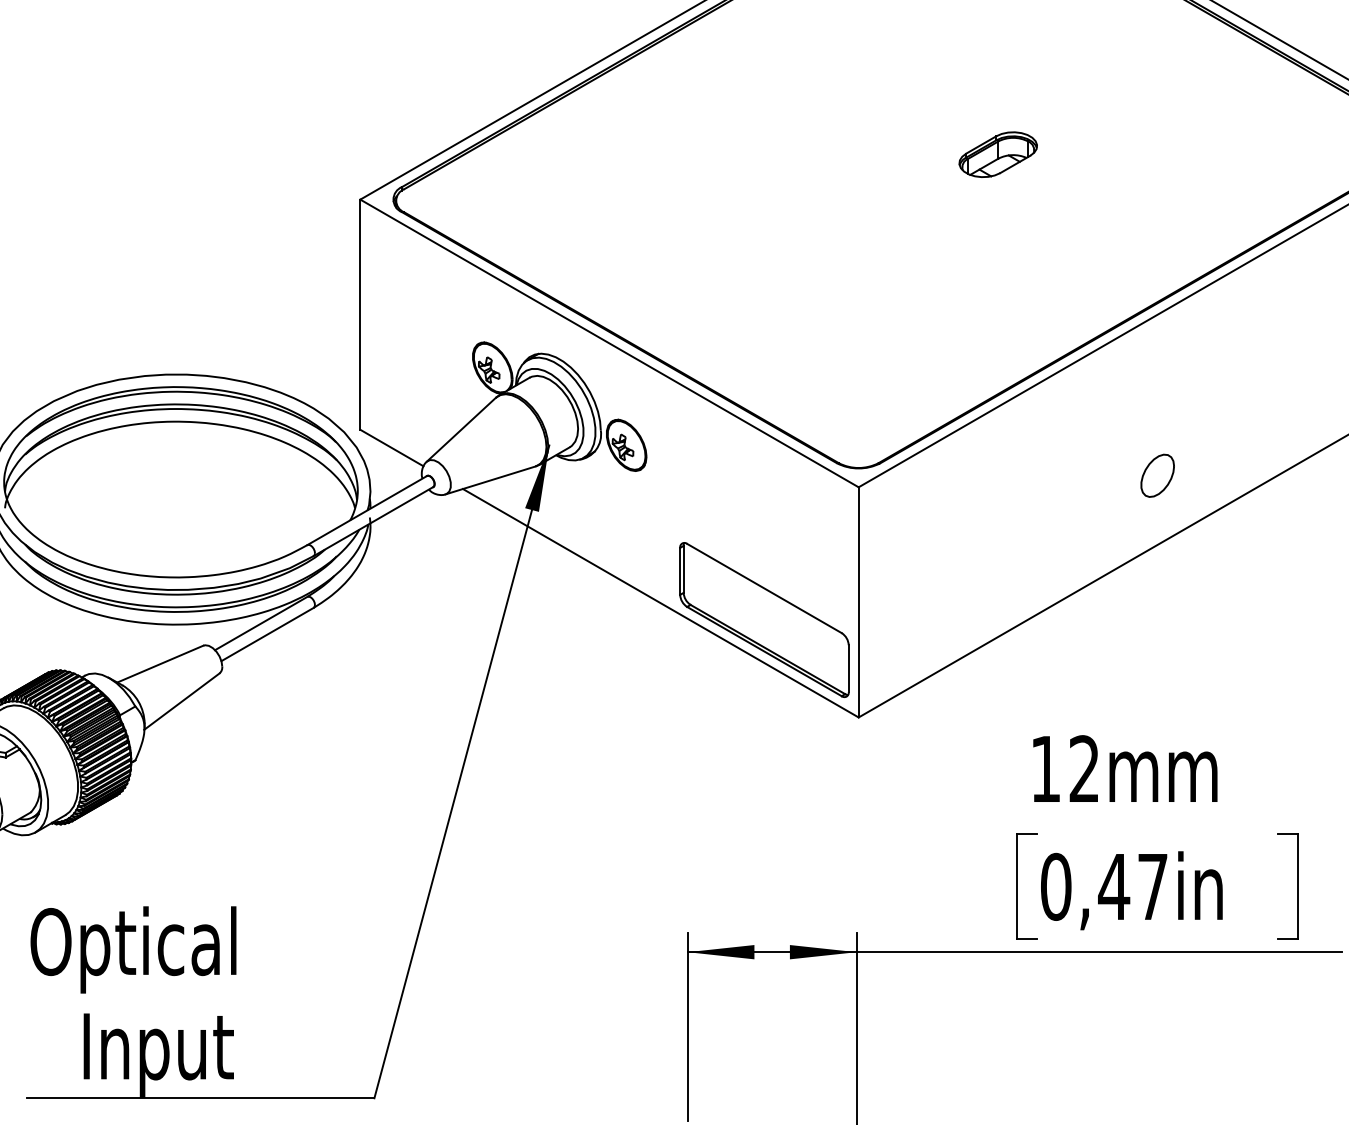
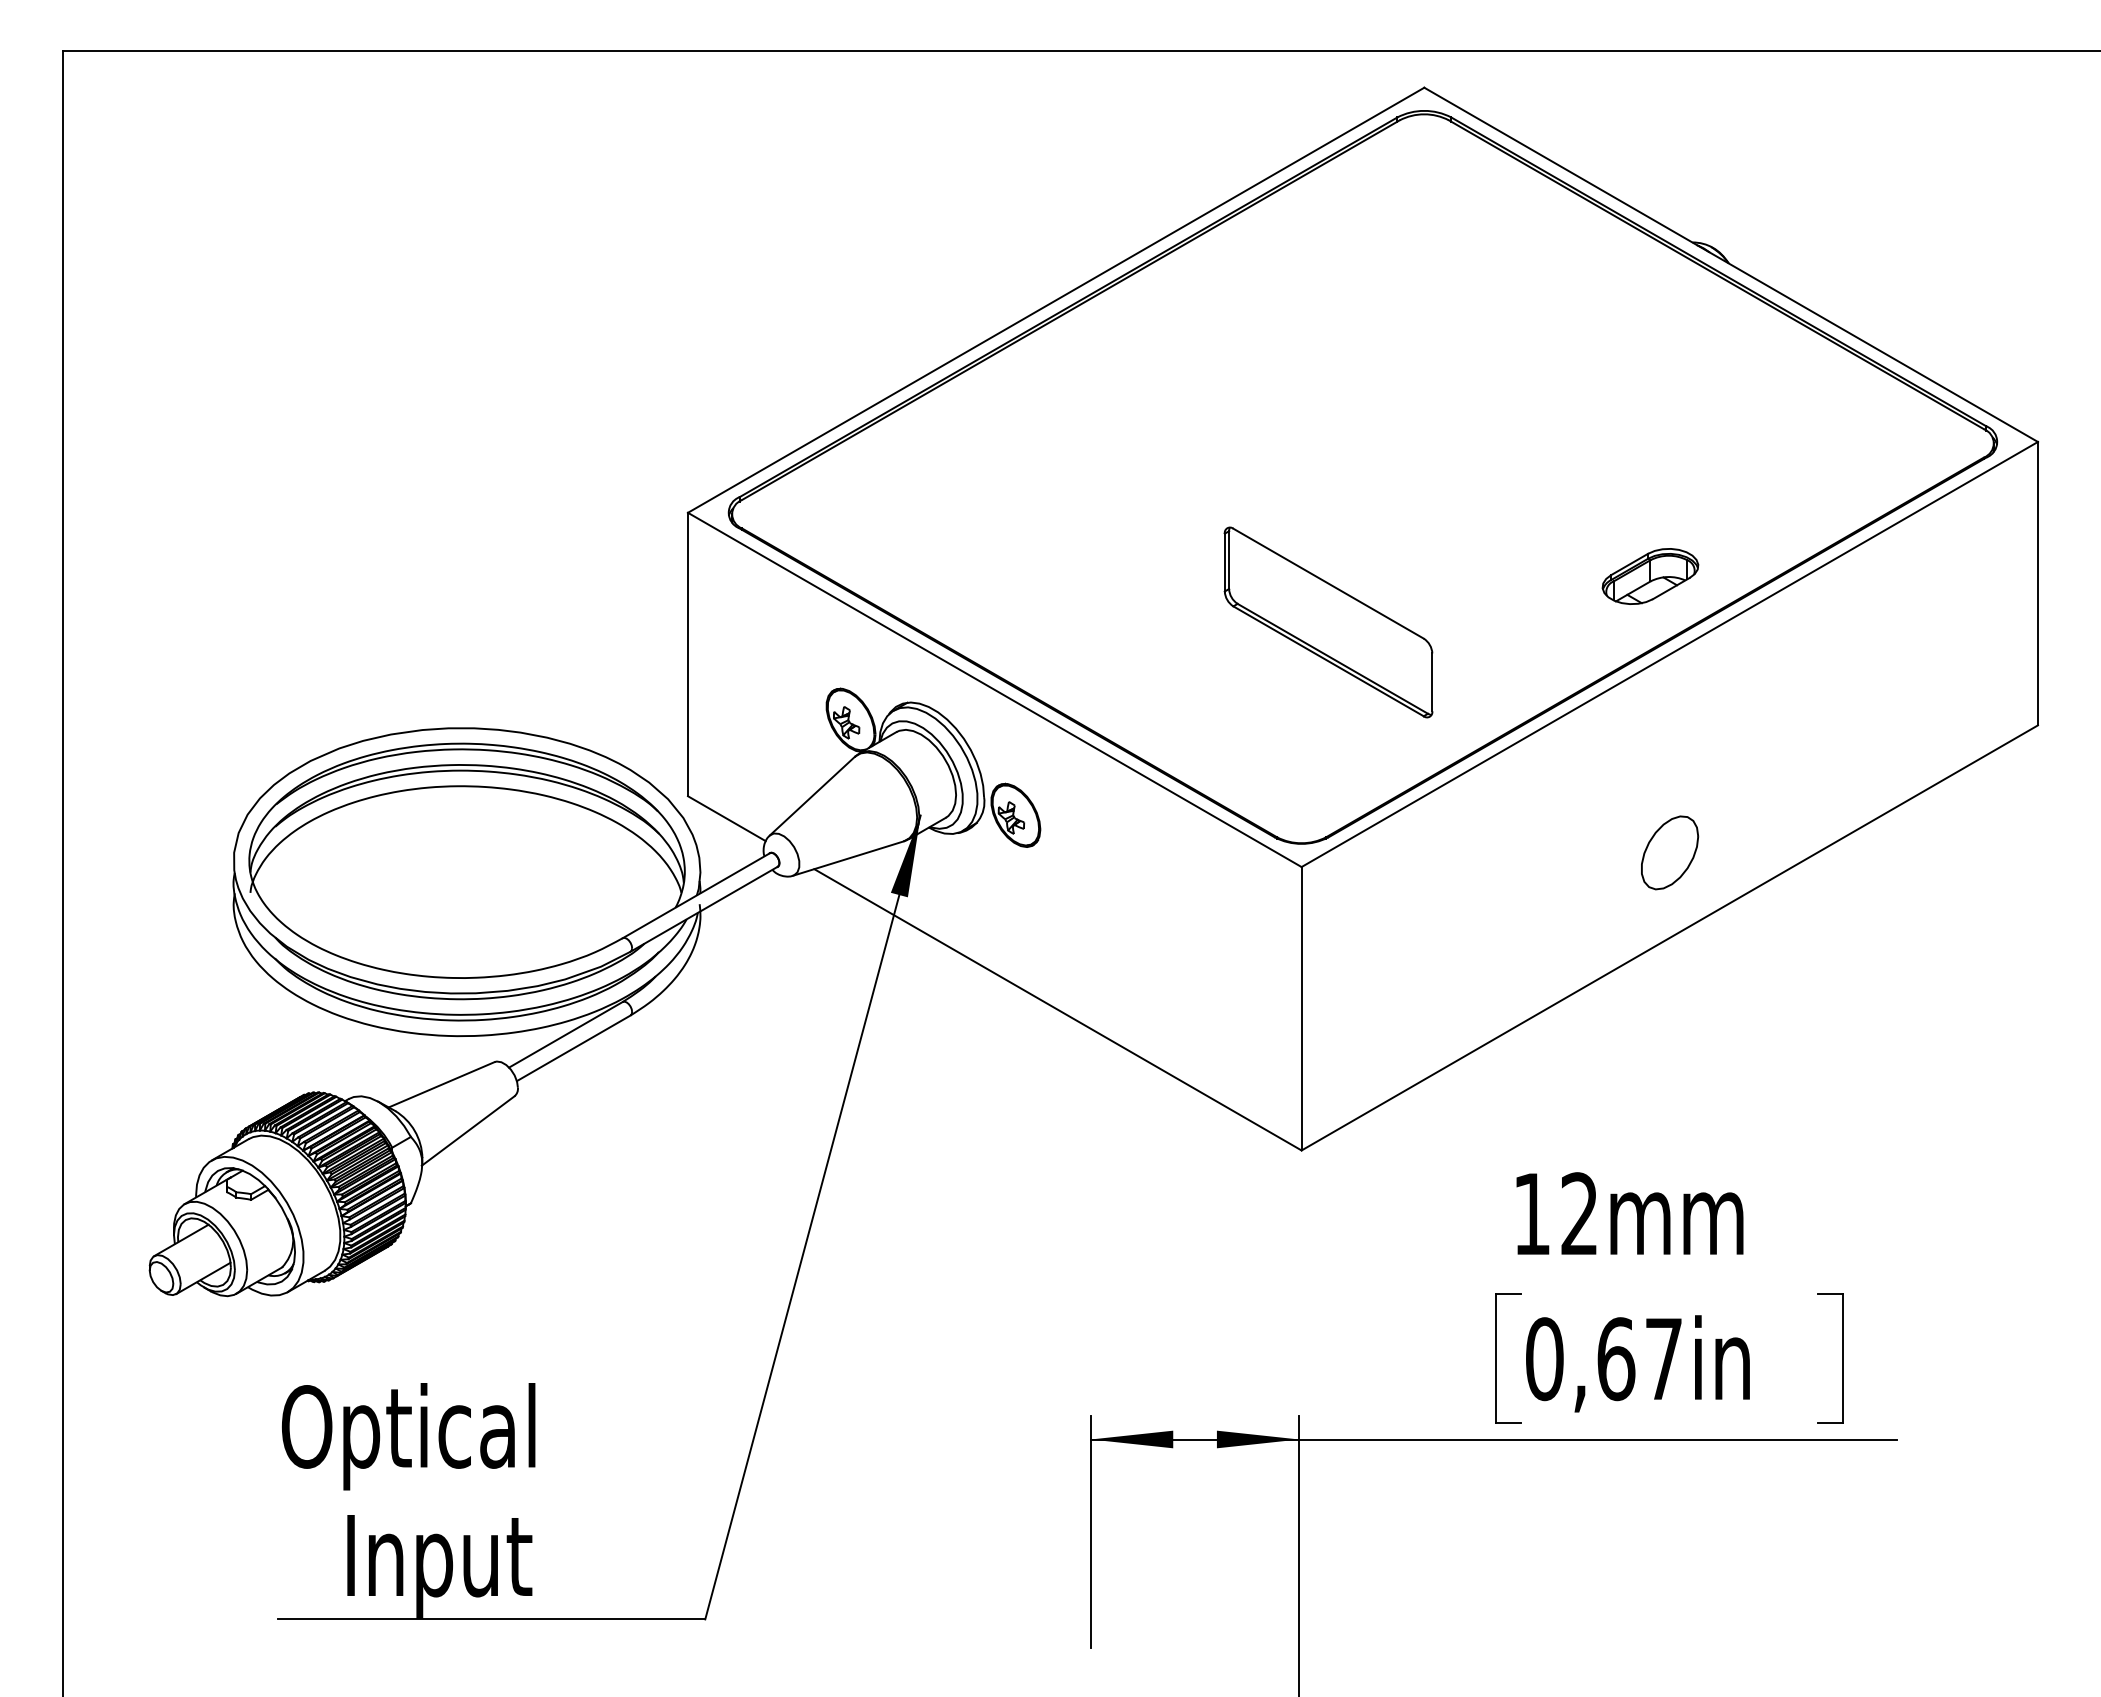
part: (998, 154) -> (1650, 576), moved
part: (1157, 475) -> (1669, 852), size x1.4
part: (764, 620) -> (1328, 622), moved
text: (1113, 887) -> (1615, 1359), 0,47in -> 0,67in

